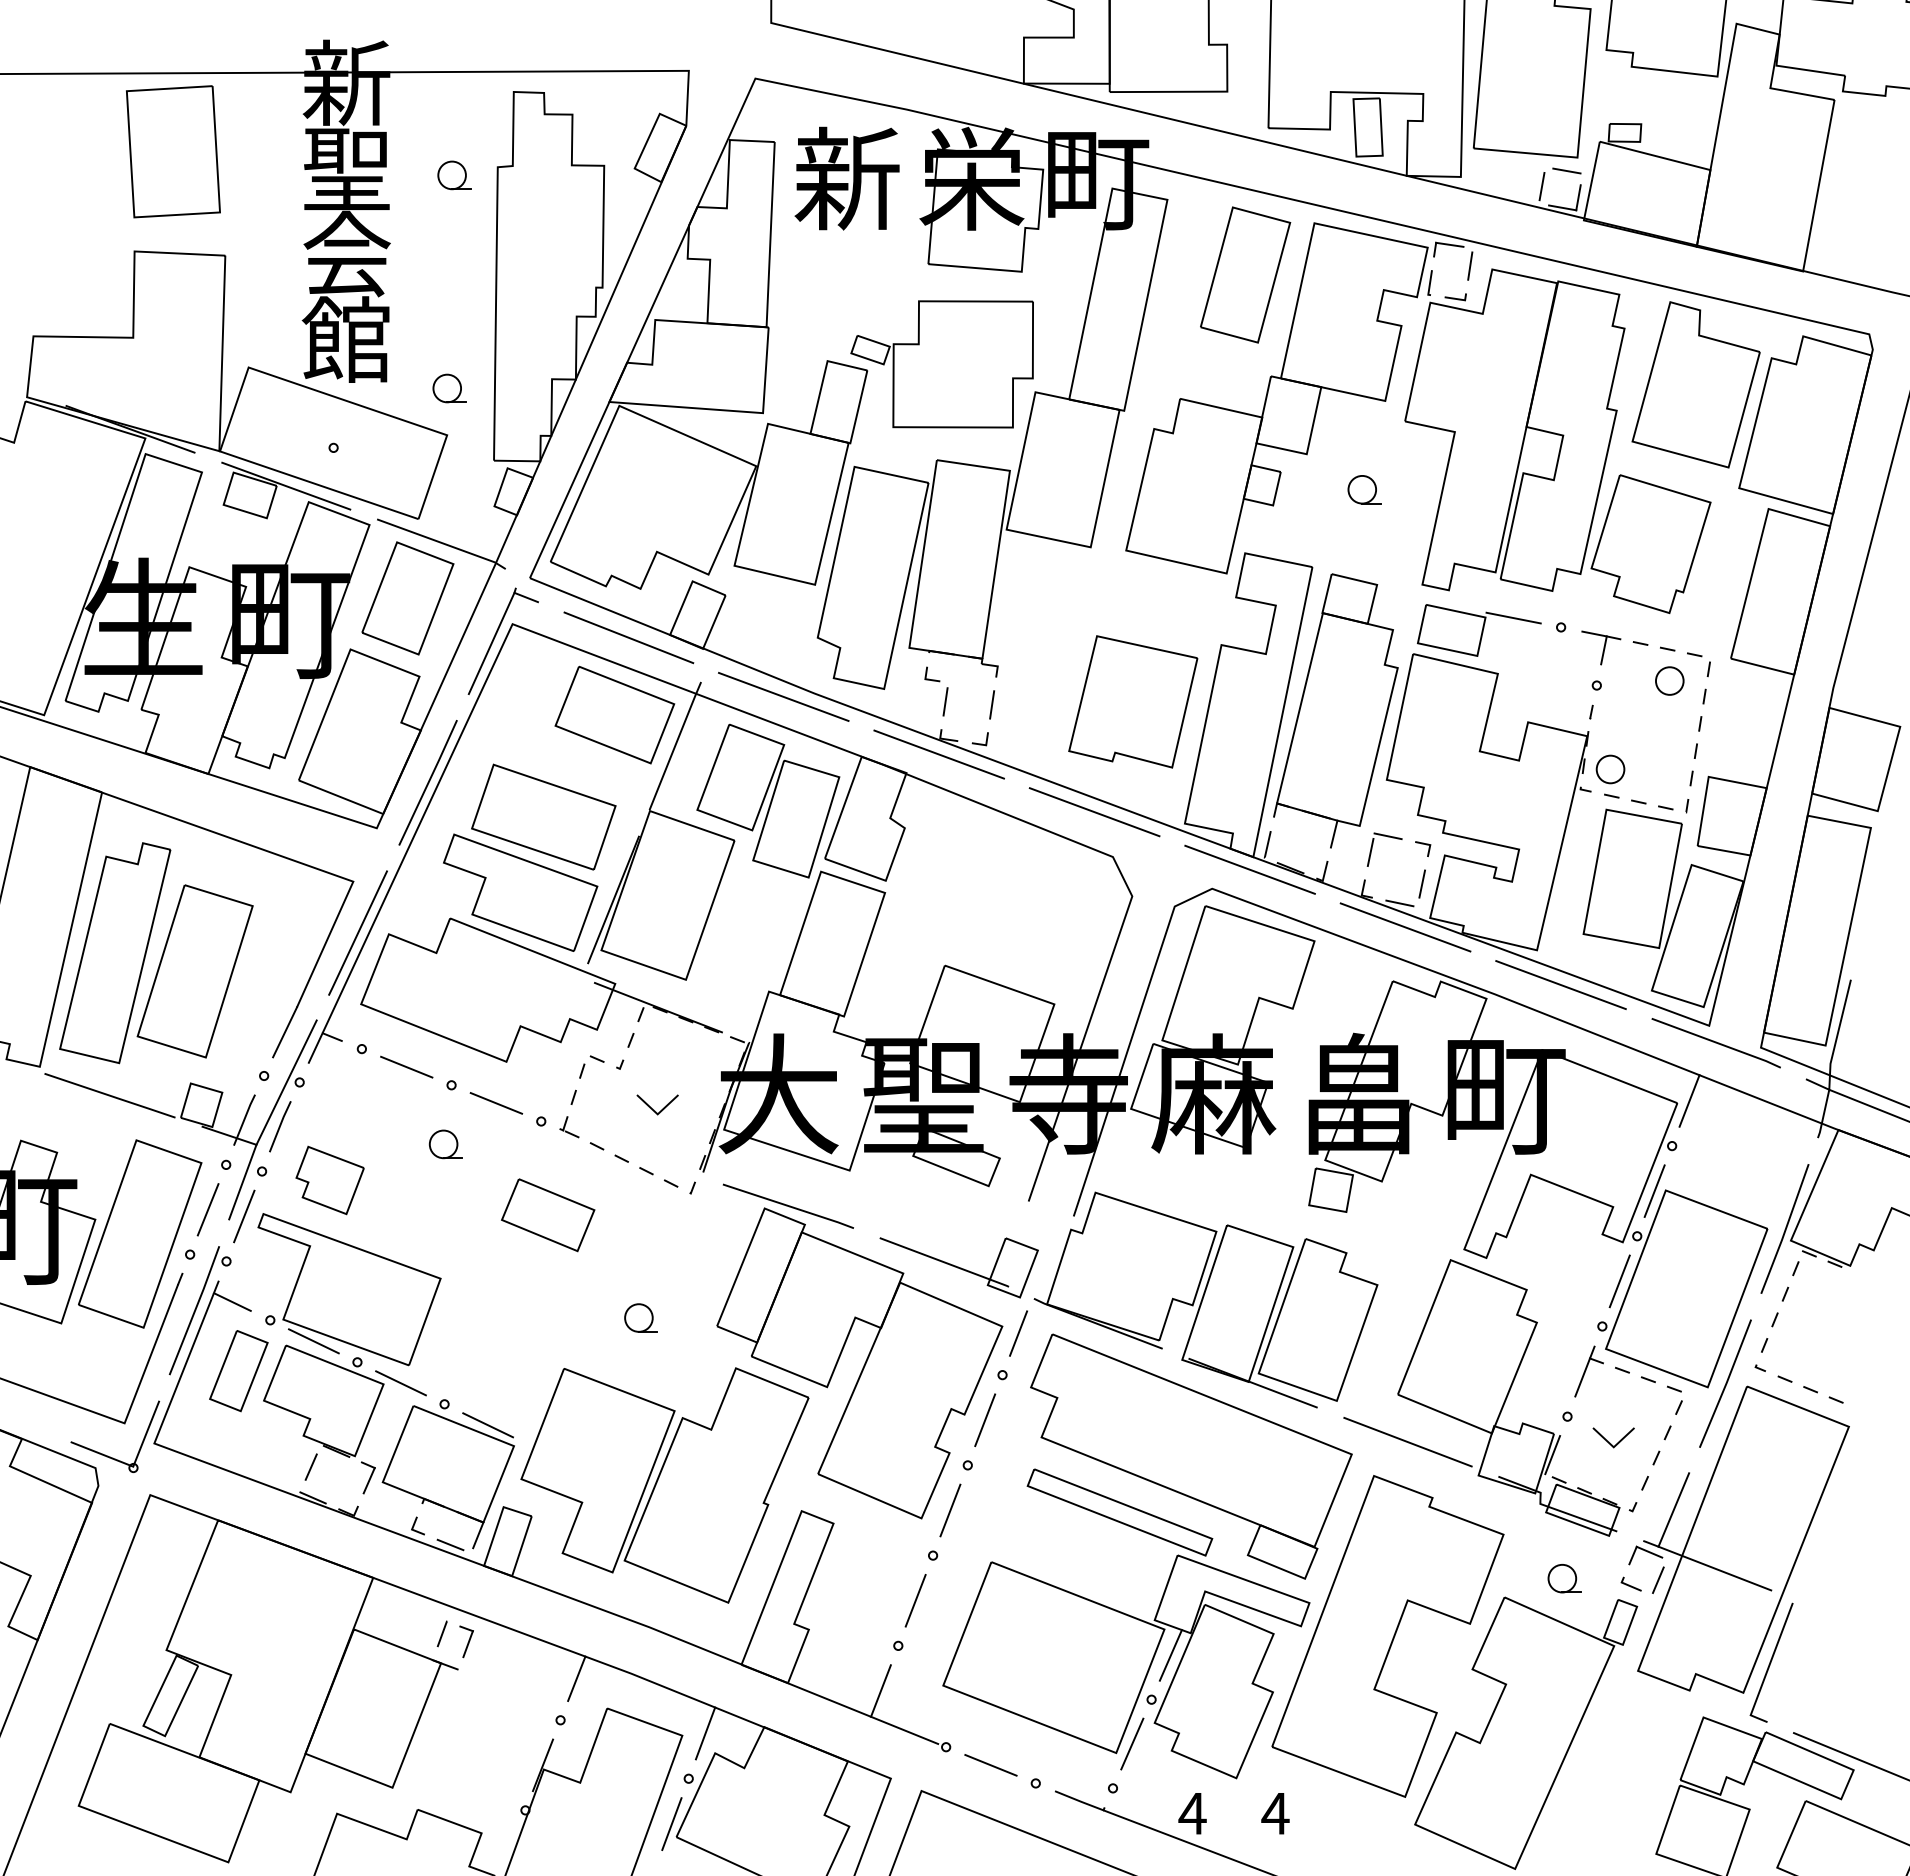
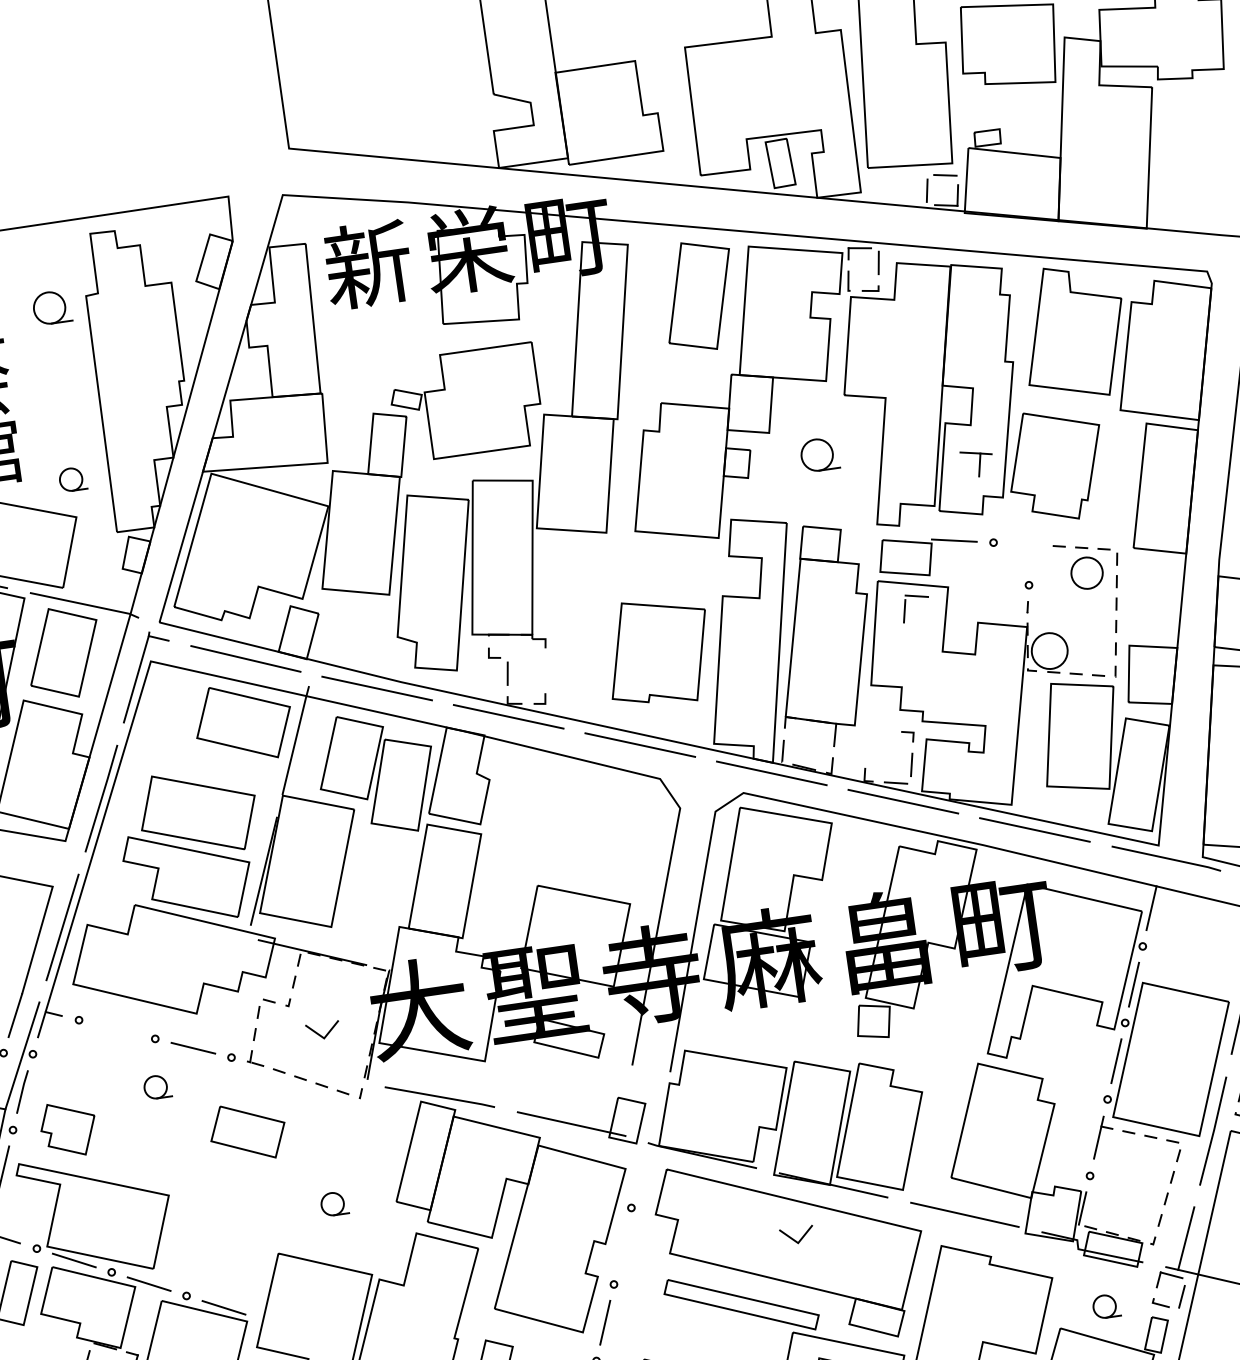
part: (454, 175) -> (52, 307), size x1.4
part: (1364, 489) -> (819, 454), size x1.4
part: (1601, 647) -> (977, 463), moved
circle: (1669, 680) -> (1086, 572), size x1.4
line: (991, 704) -> (544, 670), removed
circle: (1610, 769) -> (1049, 651), size x1.6
part: (1372, 849) -> (905, 608), moved
line: (406, 1066) -> (116, 1029), removed
line: (1018, 1333) -> (639, 1172), removed
line: (985, 1420) -> (622, 1246), removed
line: (1609, 1441) -> (794, 1238), moved

